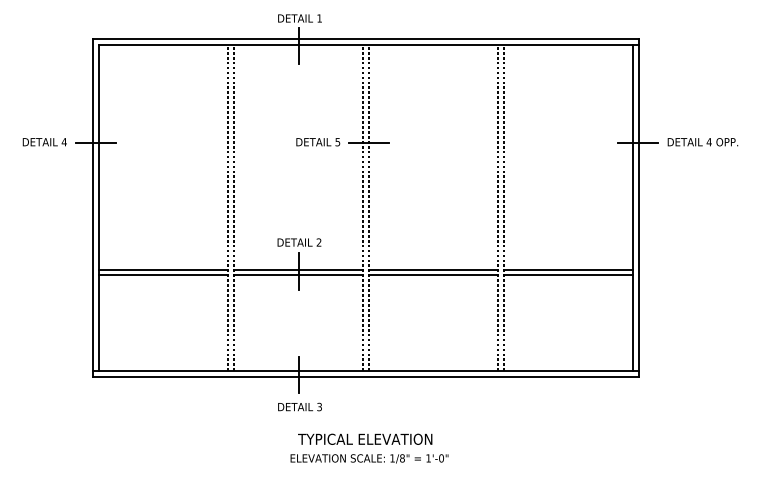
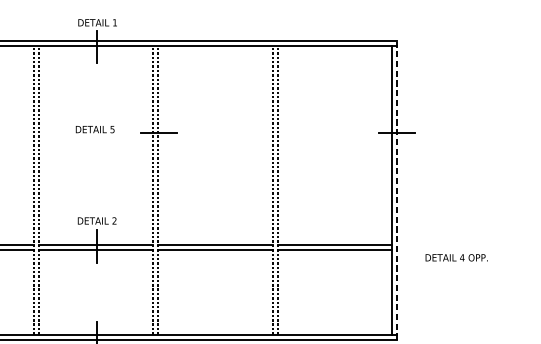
text: (318, 142) -> (95, 129), moved
text: (702, 142) -> (456, 258), moved
line: (638, 207) -> (397, 189), solid -> dashed

